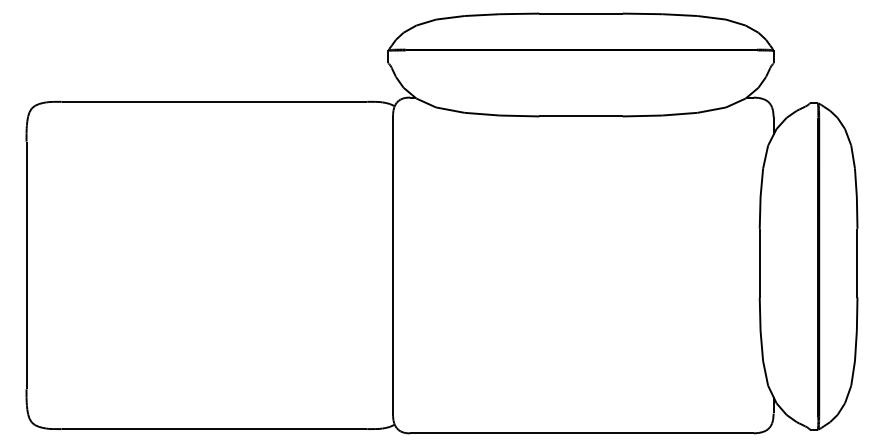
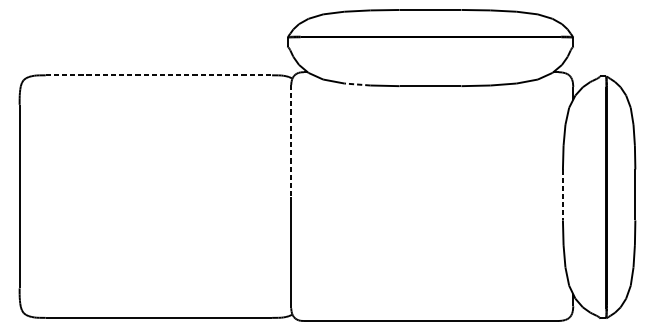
line: (214, 101) -> (158, 75), solid -> dashed
line: (482, 114) -> (357, 84), solid -> dashed
line: (393, 190) -> (291, 141), solid -> dashed
line: (759, 263) -> (562, 195), solid -> dashed

